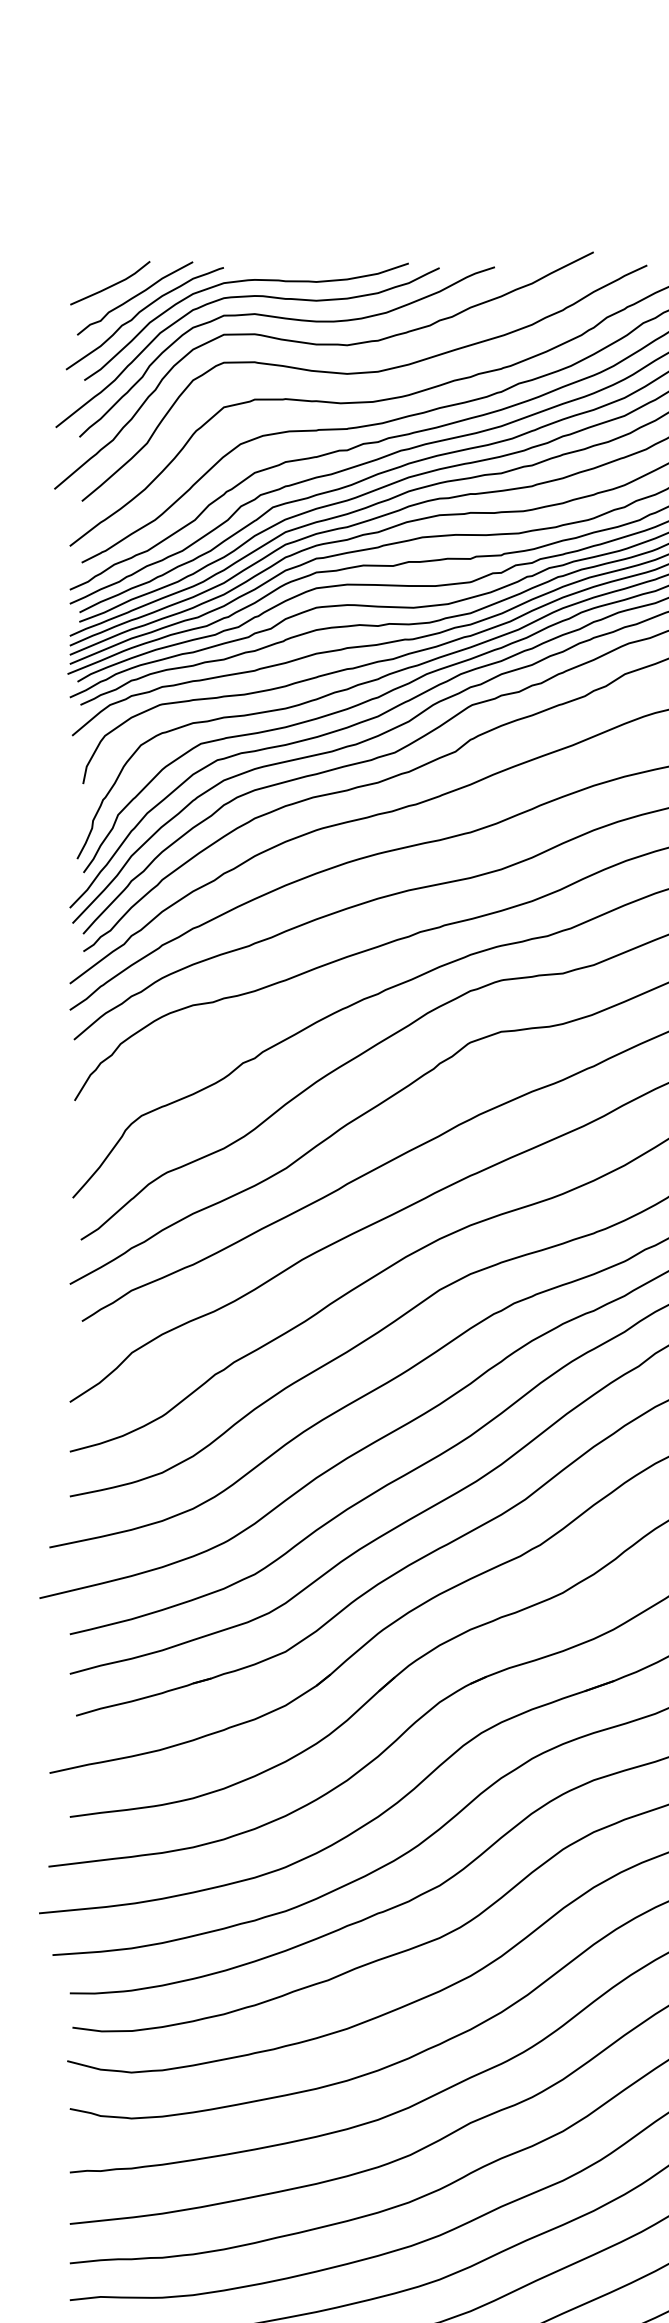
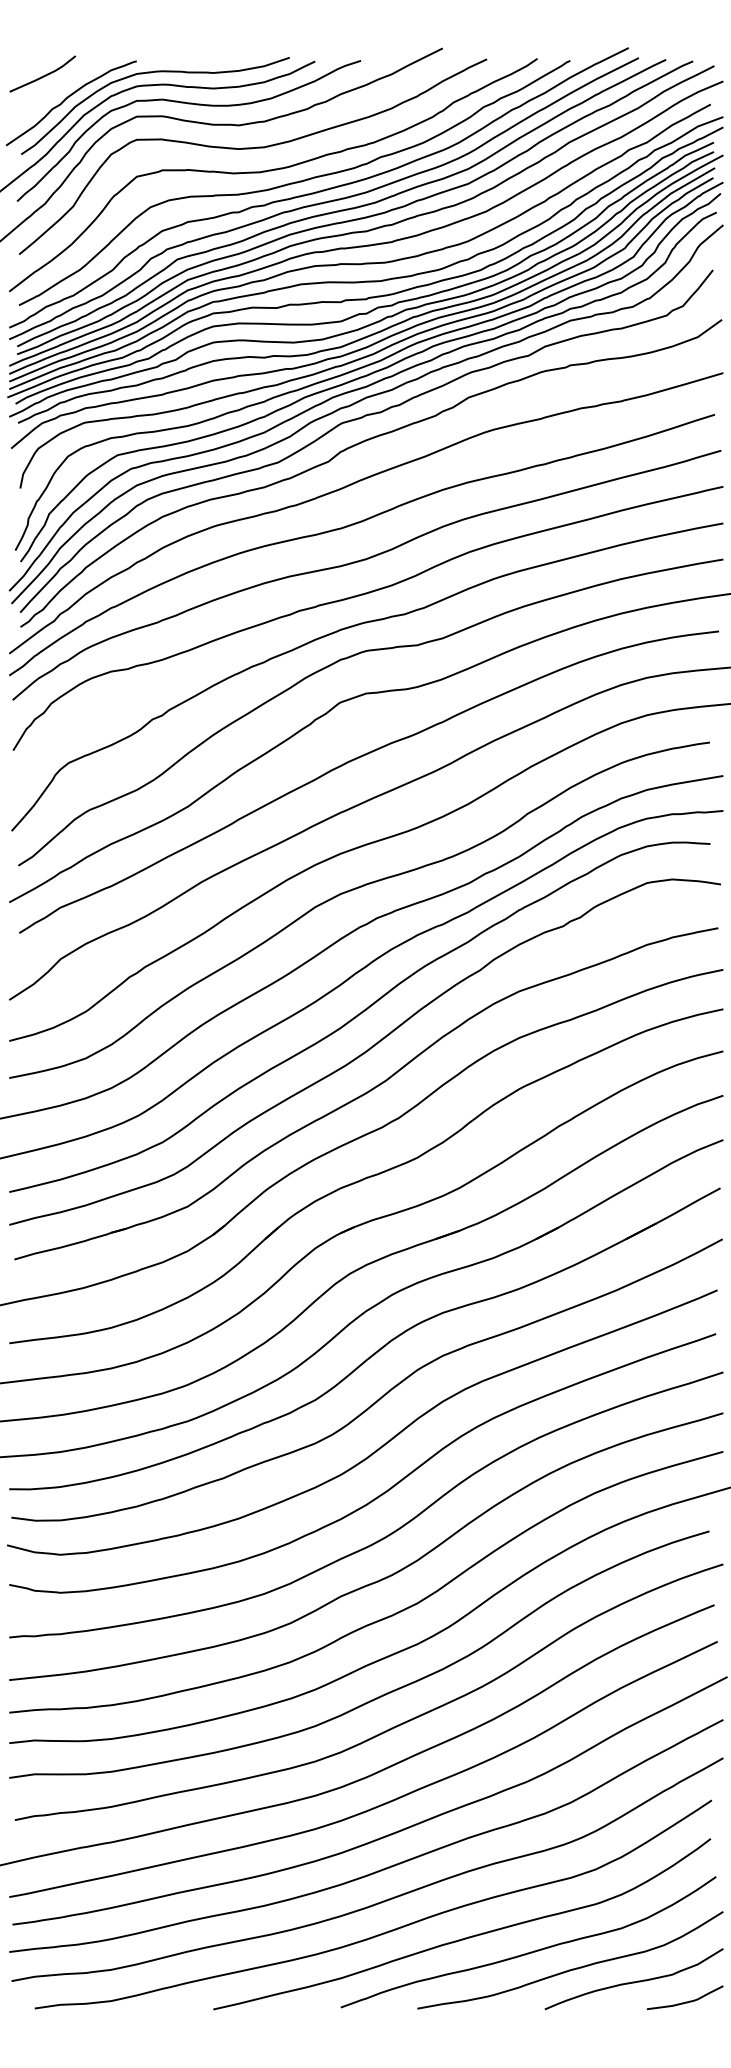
curve: (135, 297) -> (63, 85), removed

